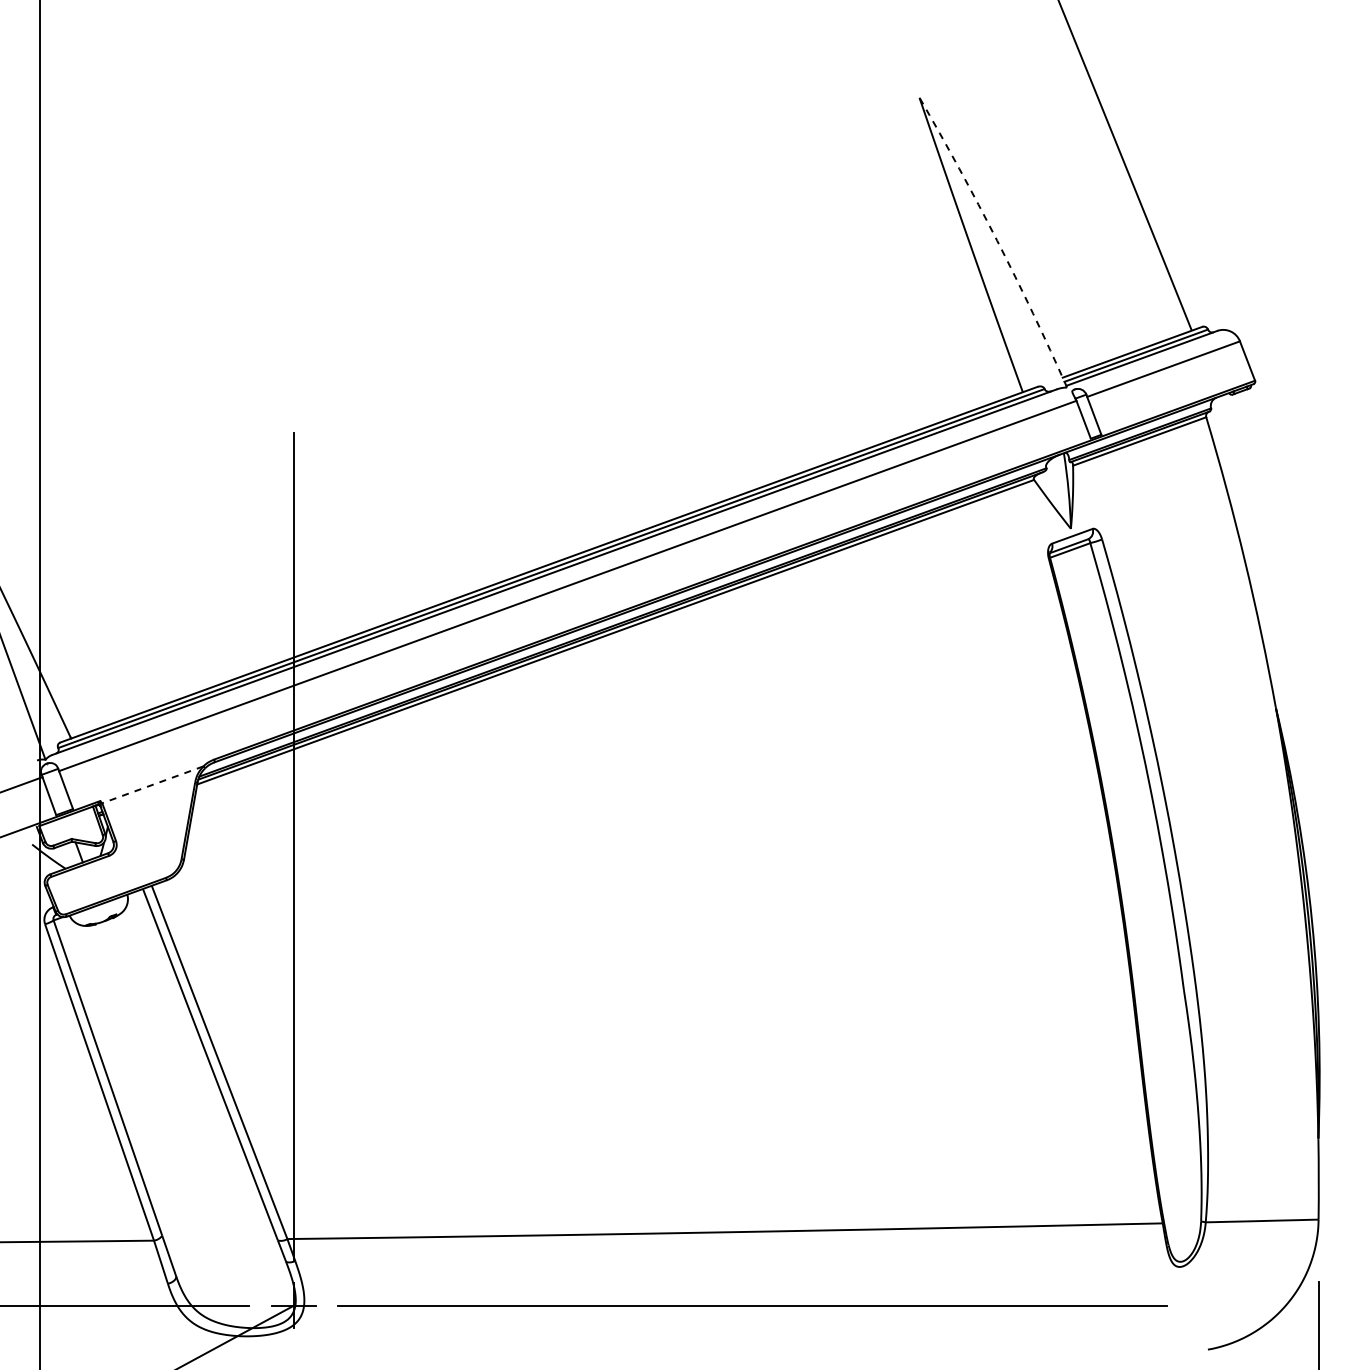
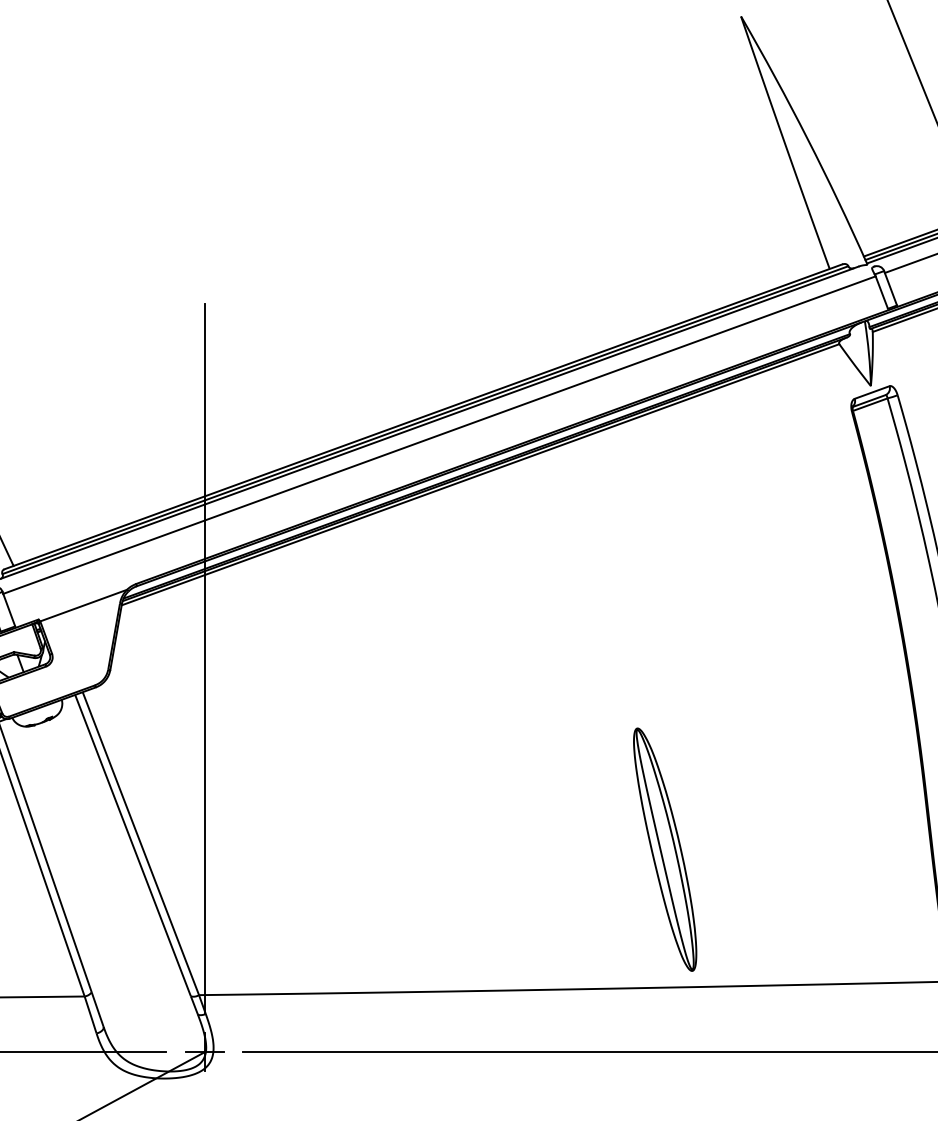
arc: (997, 240) -> (807, 138), dashed -> solid
line: (152, 784) -> (83, 605), dashed -> solid
part: (830, 1069) -> (664, 849), added

